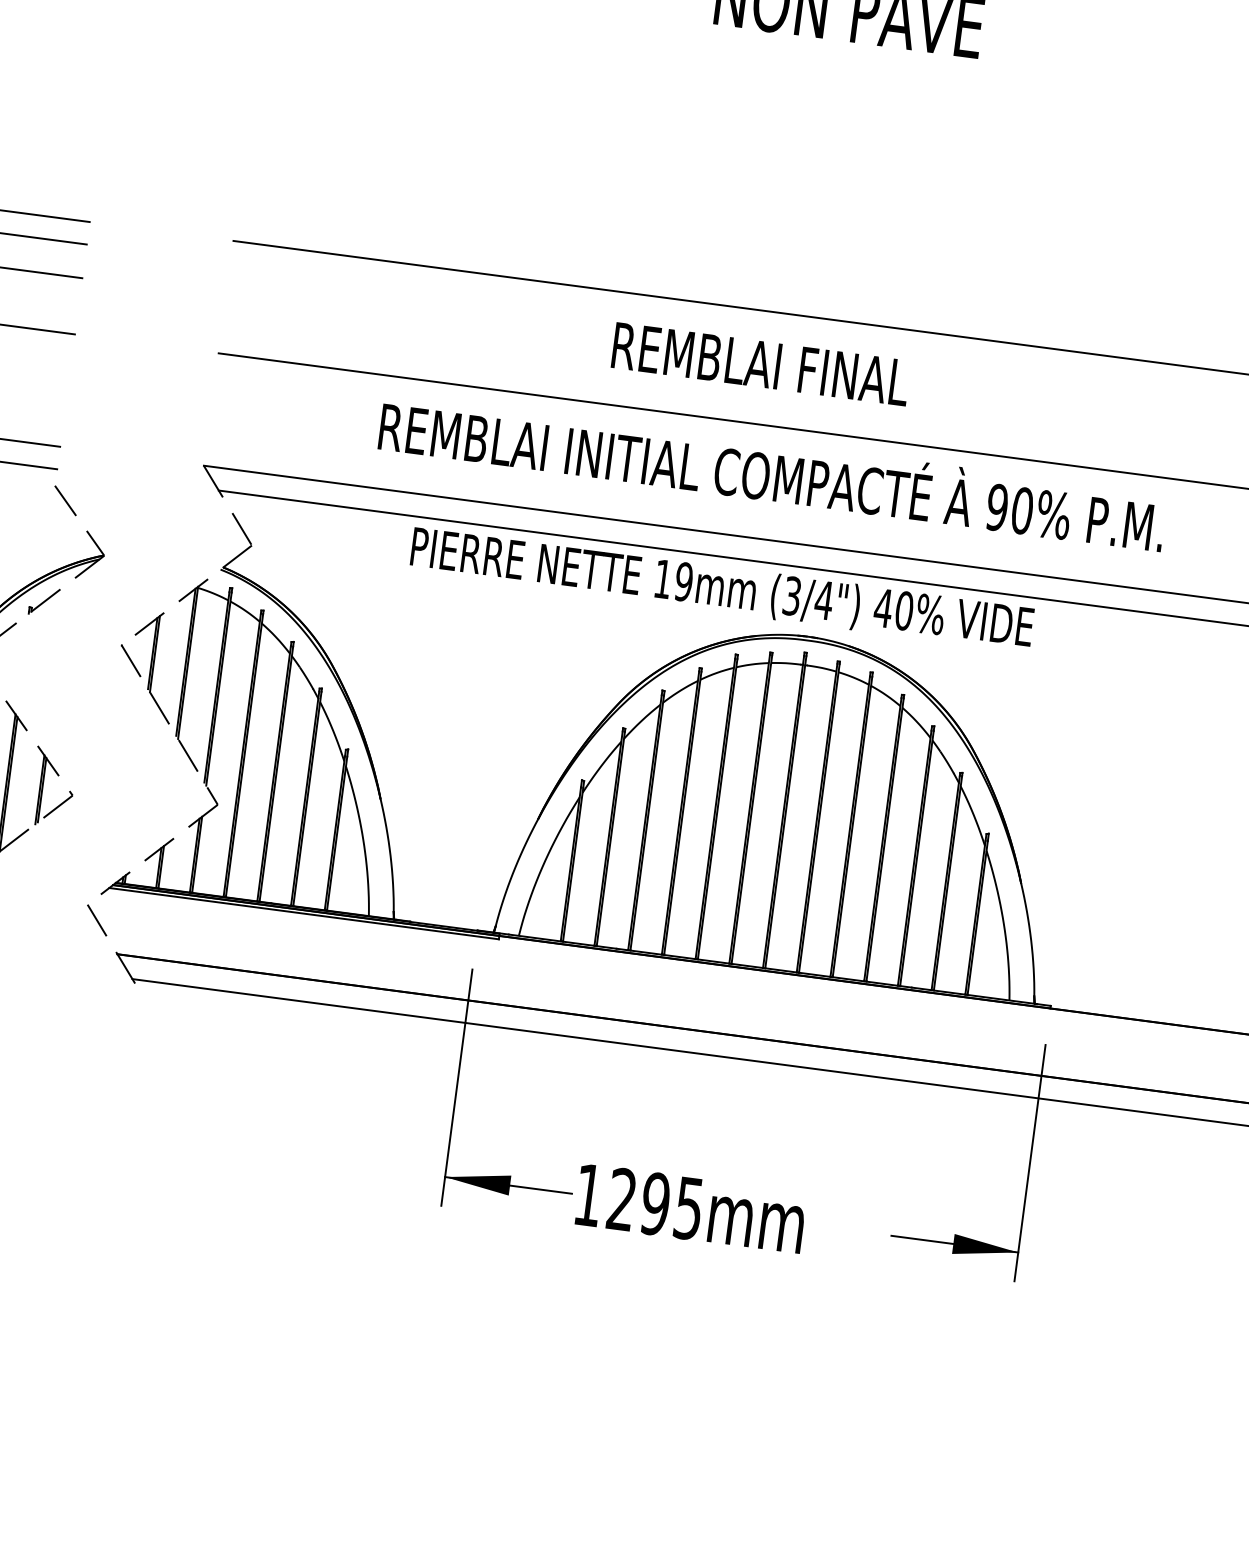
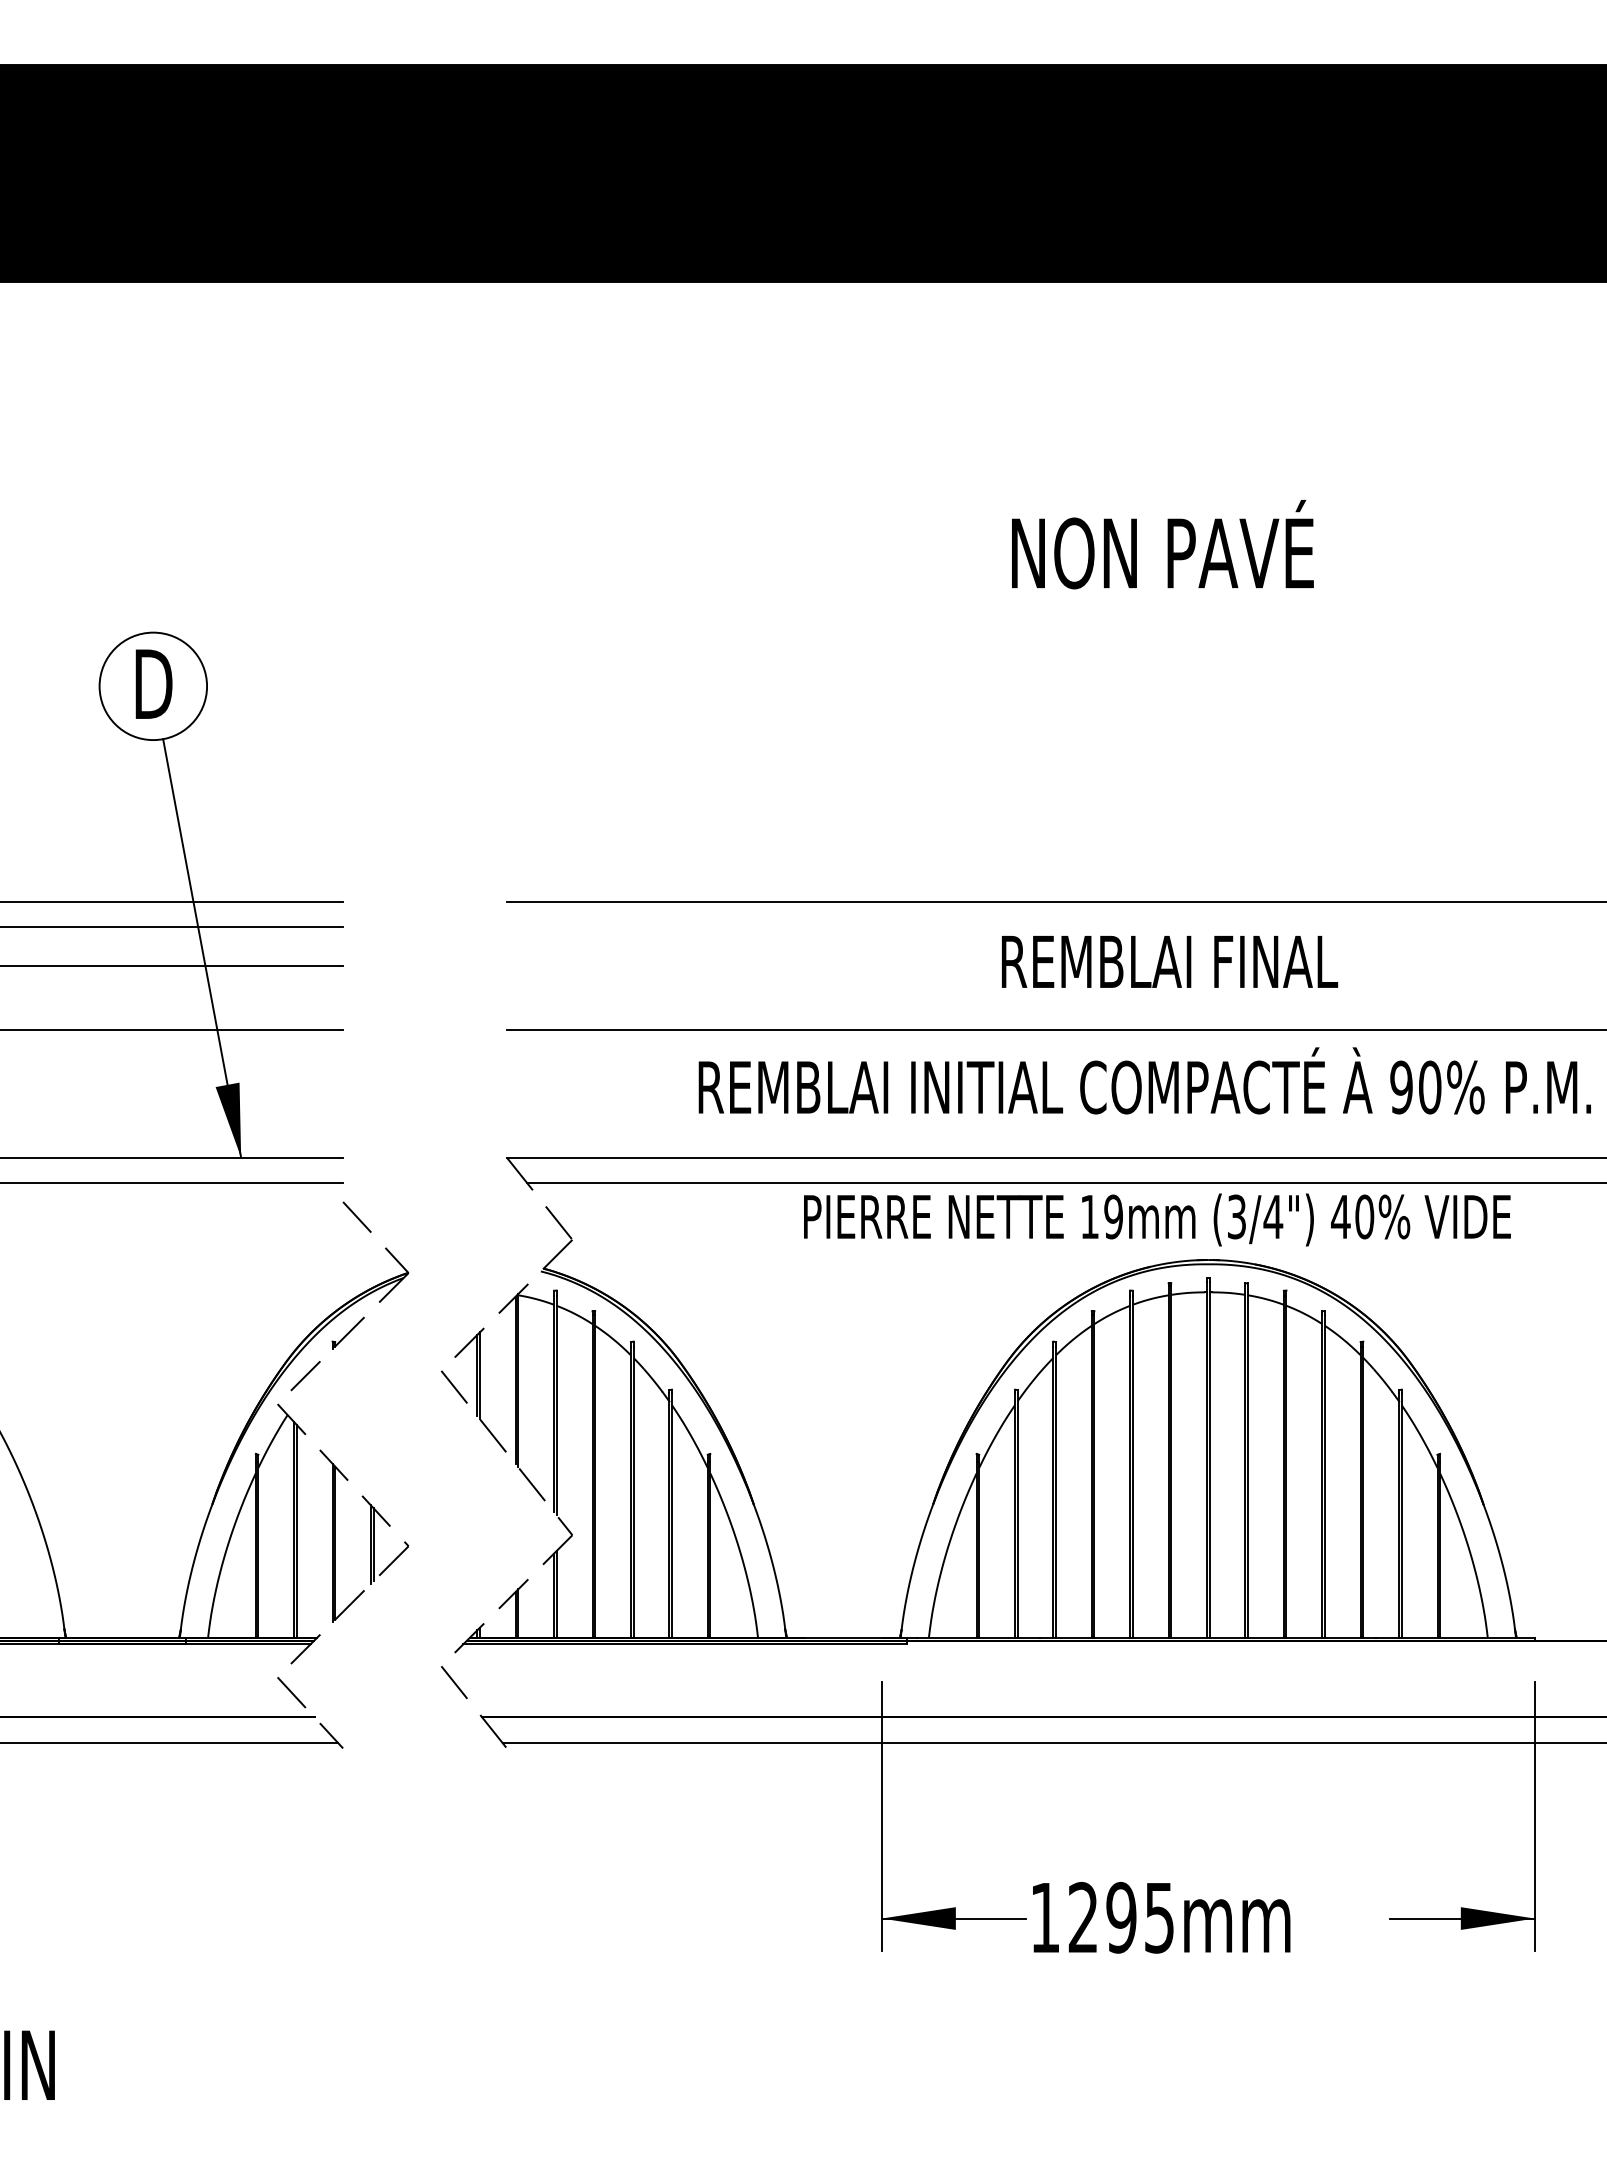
text: (761, 364) -> (1170, 961), moved
text: (722, 589) -> (1157, 1219), moved

